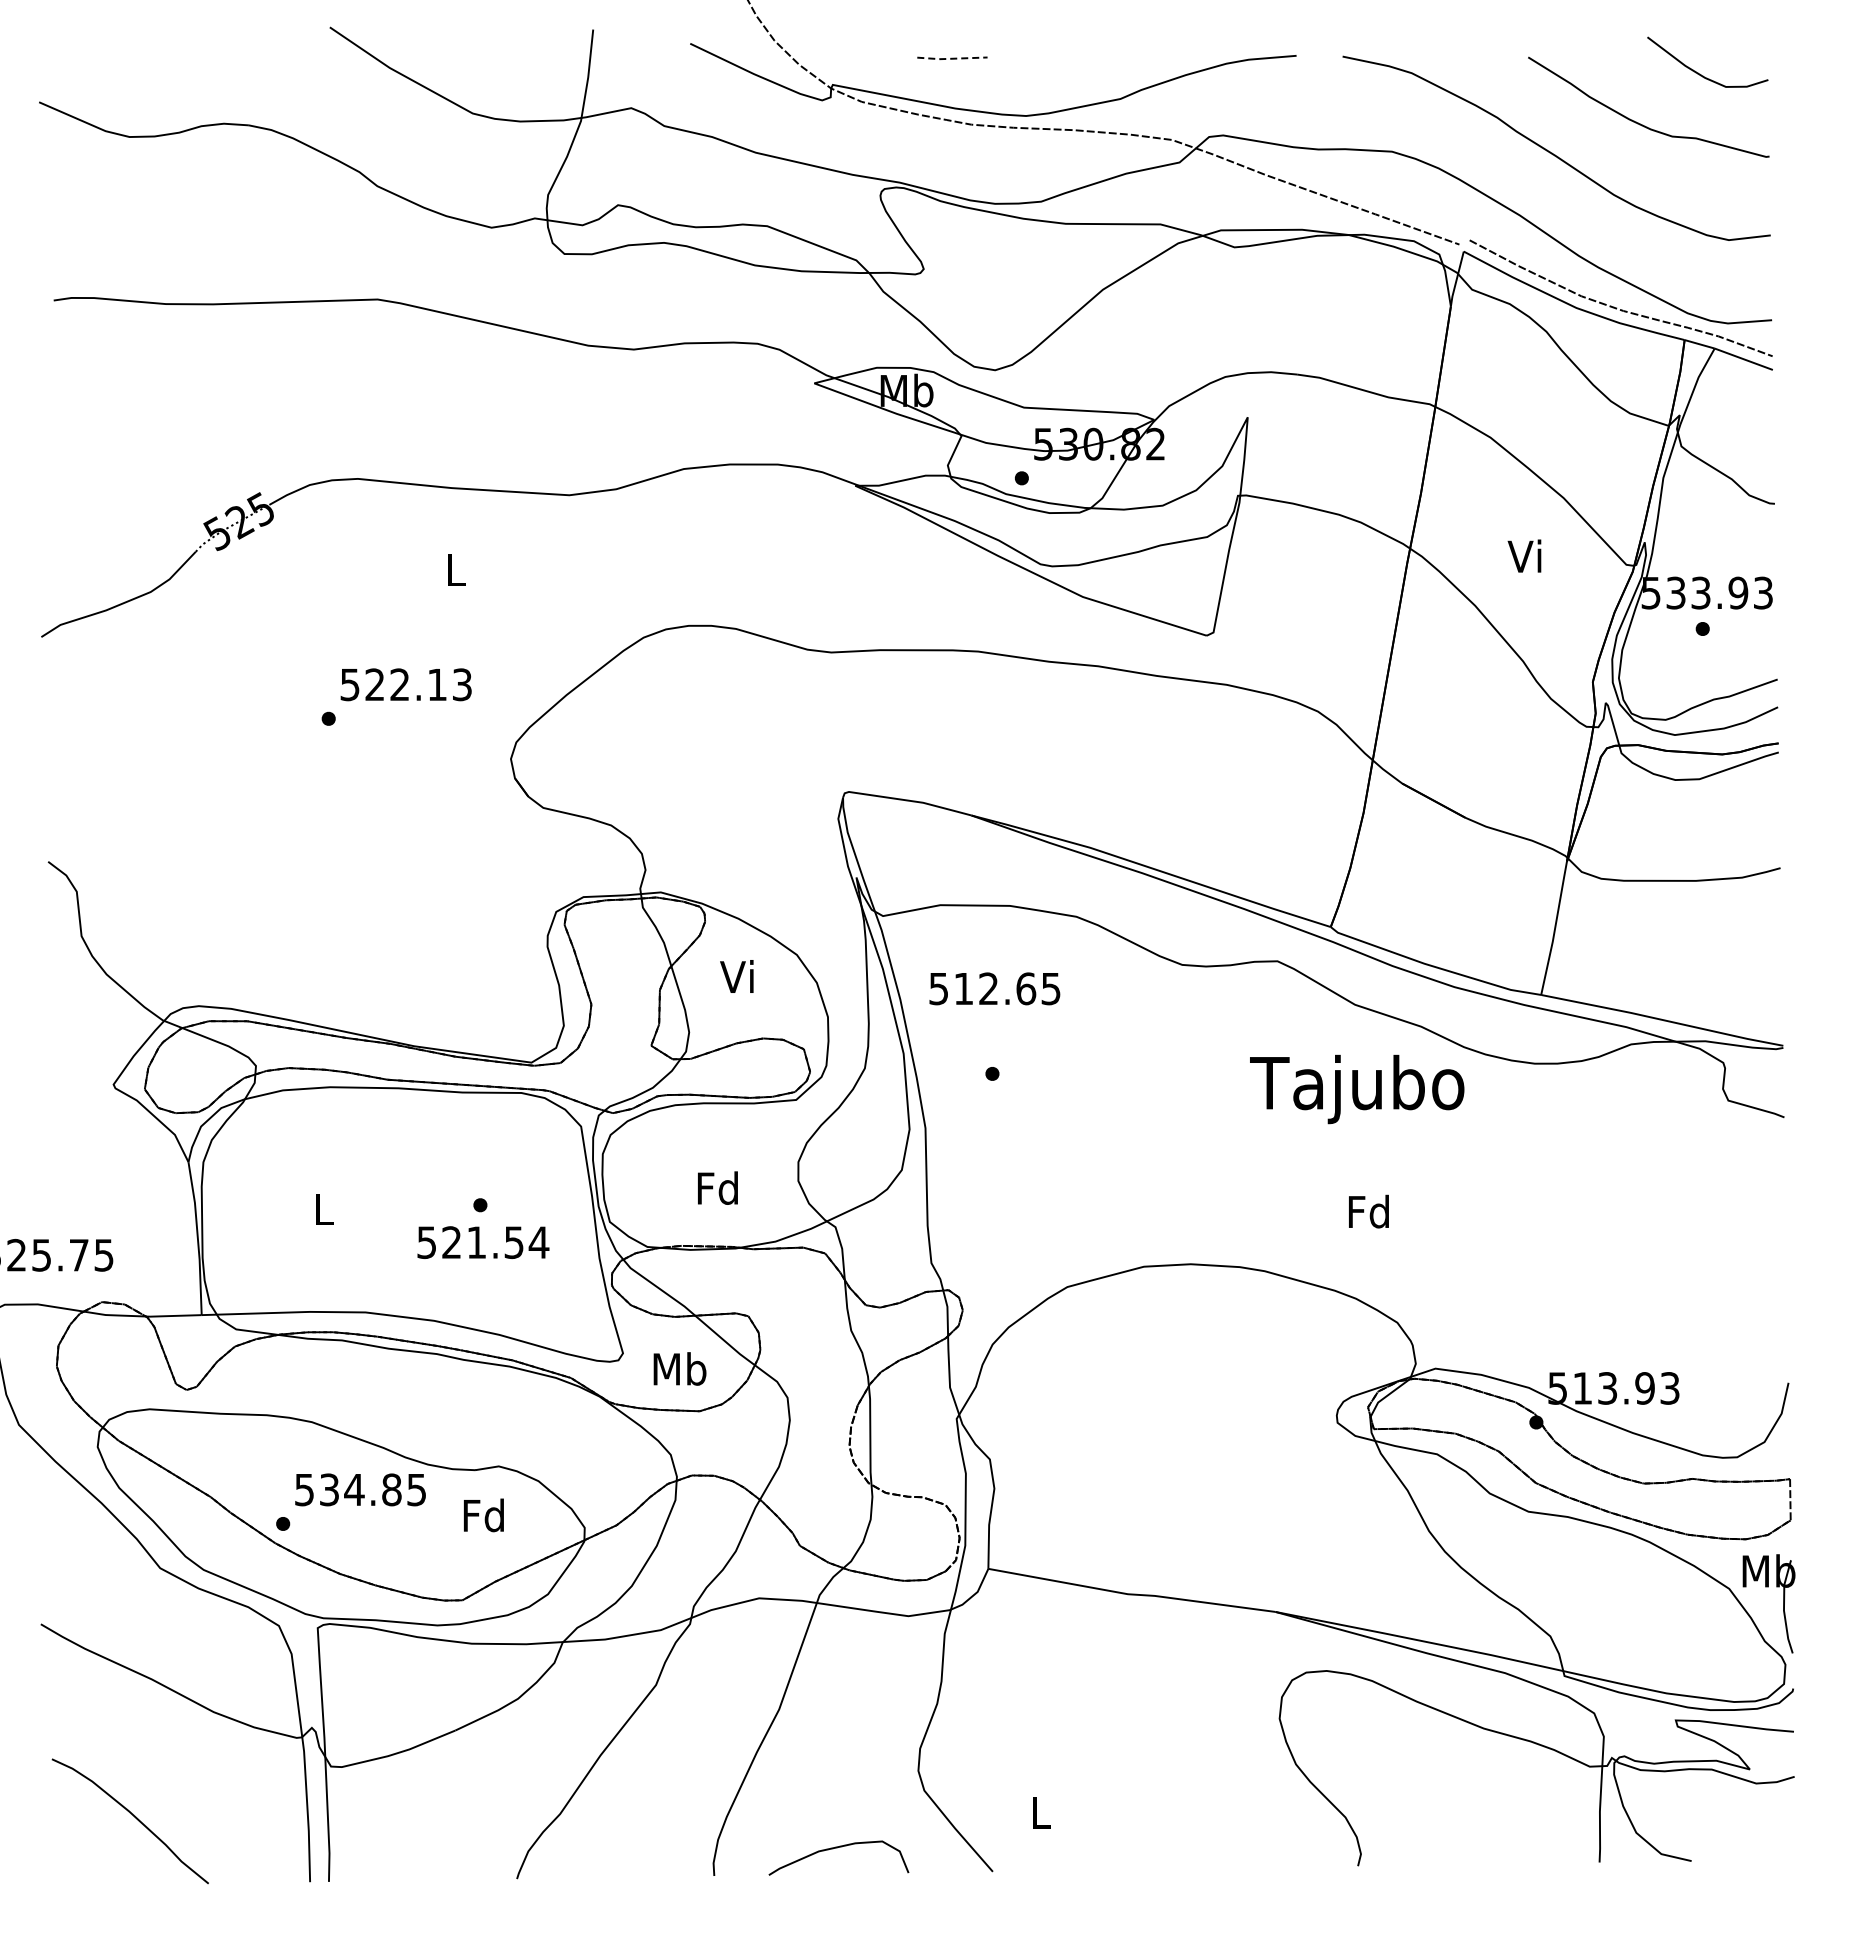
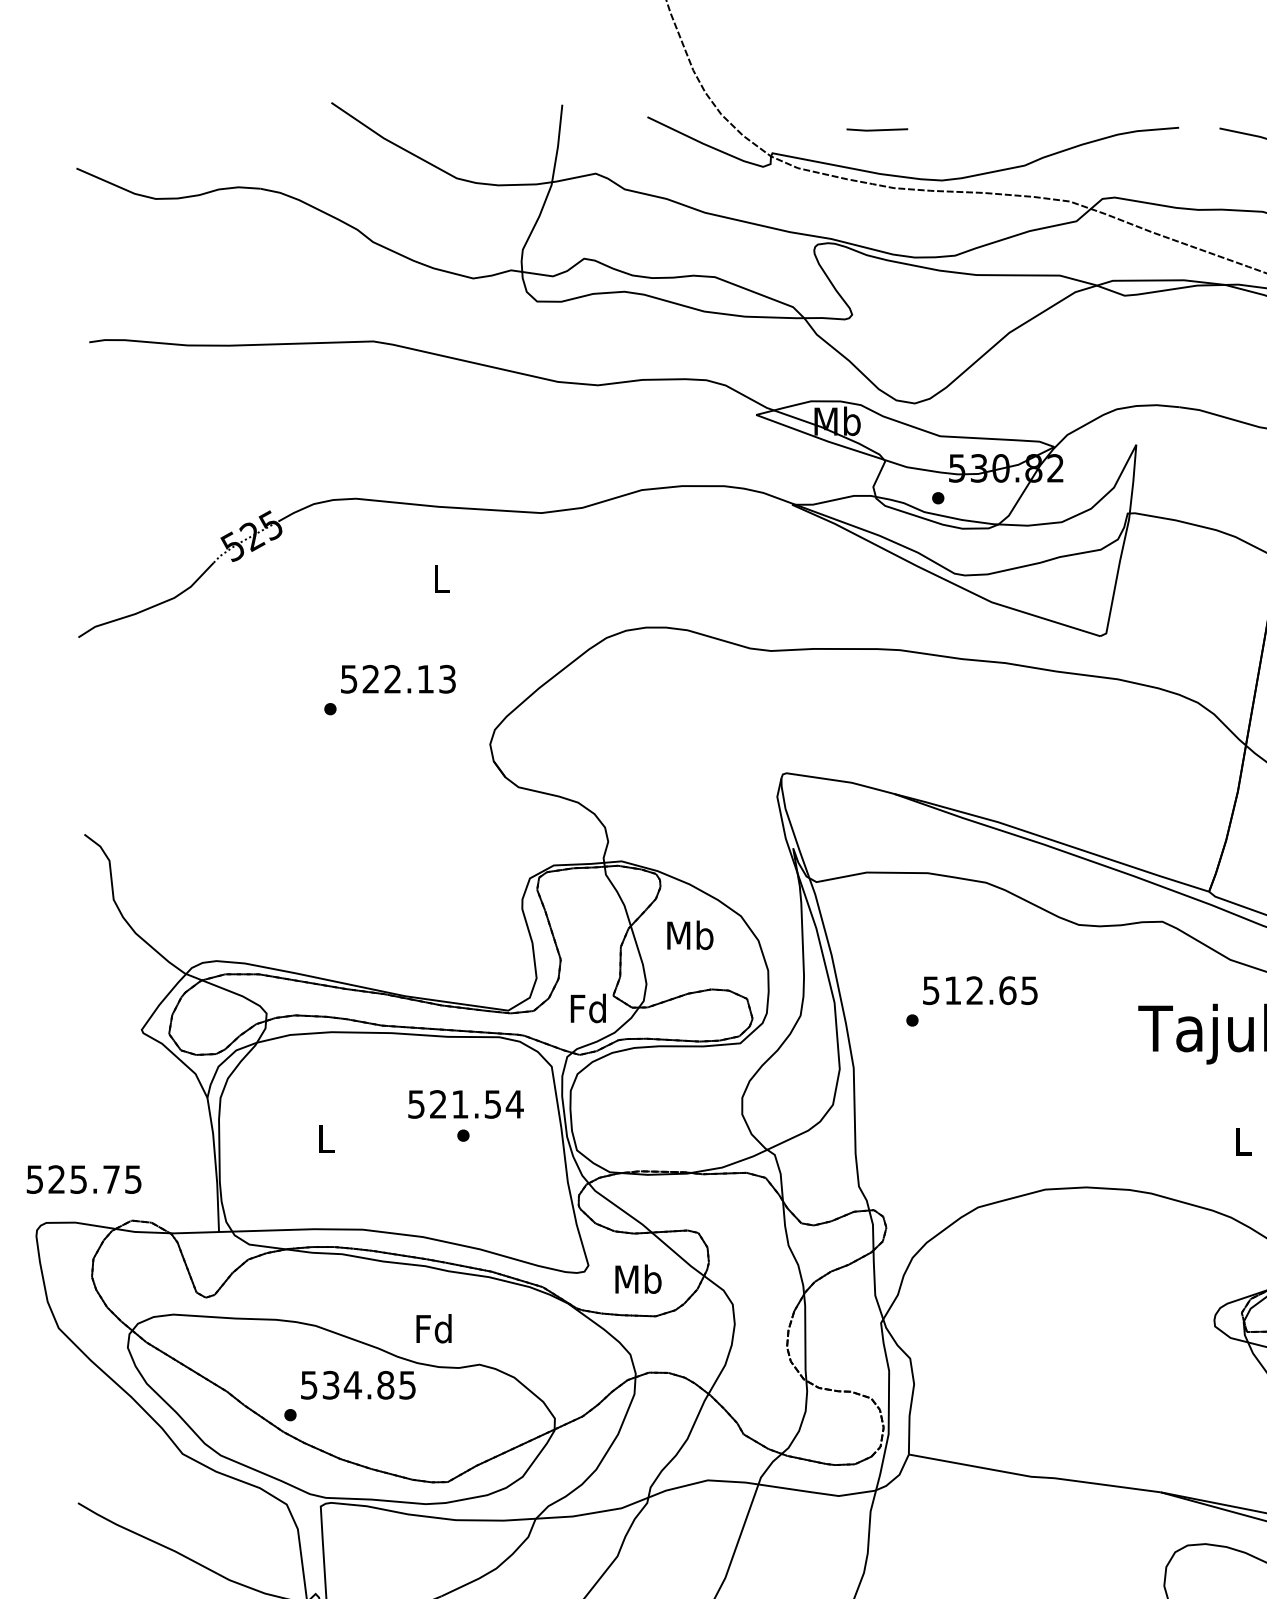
line: (951, 58) -> (876, 130), dashed -> solid
text: (738, 976) -> (689, 935), Vi -> Mb
text: (994, 988) -> (980, 990), moved
text: (717, 1187) -> (588, 1007), moved
text: (1368, 1211) -> (1242, 1141), Fd -> L
text: (483, 1242) -> (466, 1104), moved
text: (483, 1515) -> (433, 1328), moved

